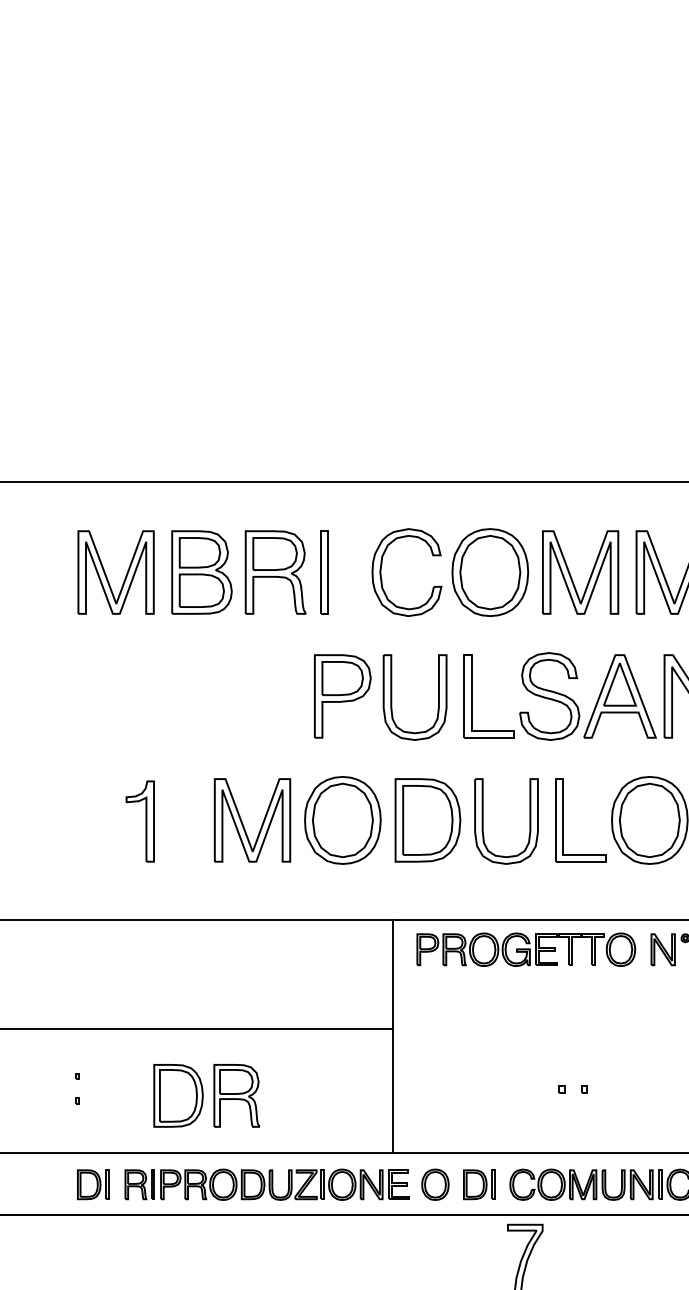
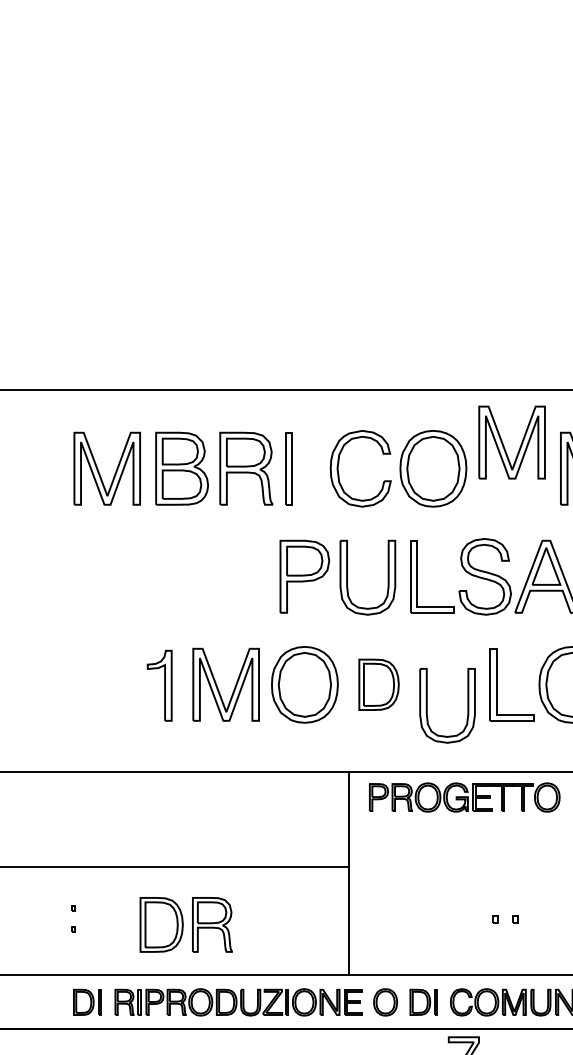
part: (571, 575) -> (504, 445), moved
part: (427, 820) -> (378, 684), size x0.7
part: (139, 821) -> (159, 685), moved
part: (483, 821) -> (427, 705), moved

